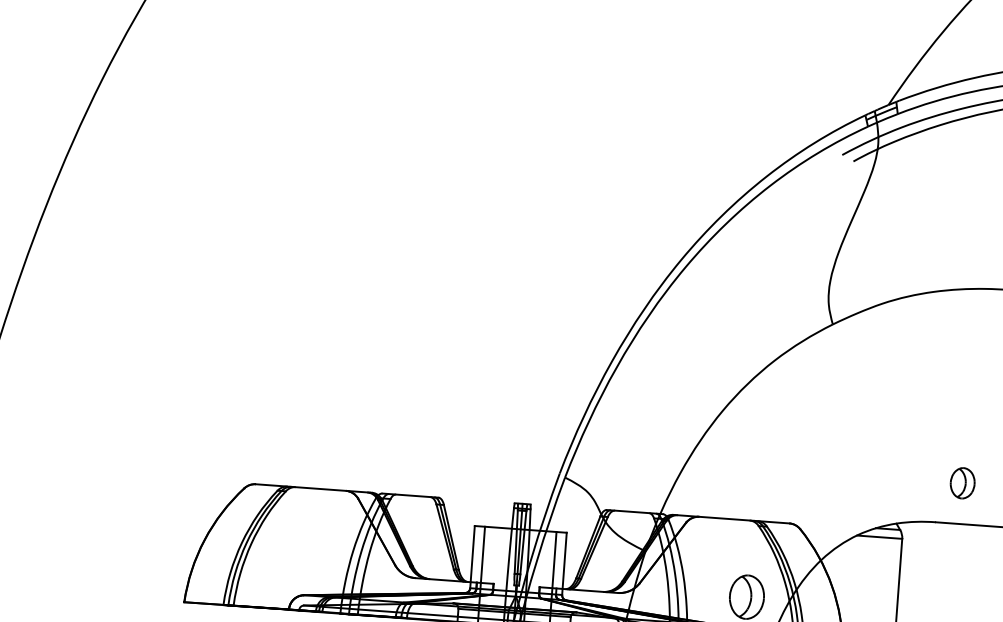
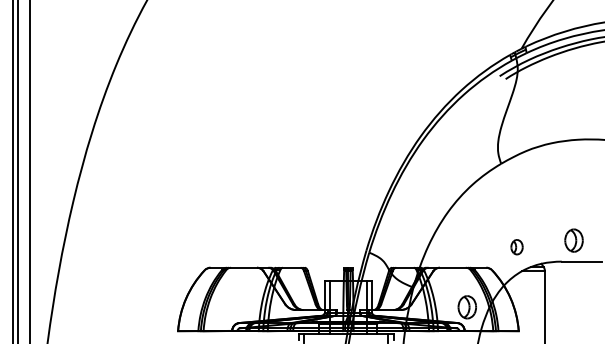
part: (961, 483) -> (573, 240), size x1.43
part: (850, 488) -> (516, 247), added

